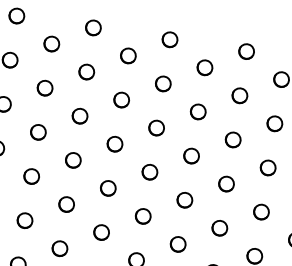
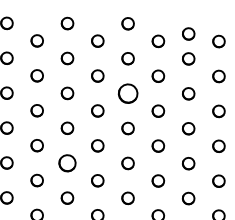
part: (246, 50) -> (188, 33), moved
part: (155, 127) -> (127, 93), size x1.6
part: (66, 203) -> (67, 162), size x1.4

